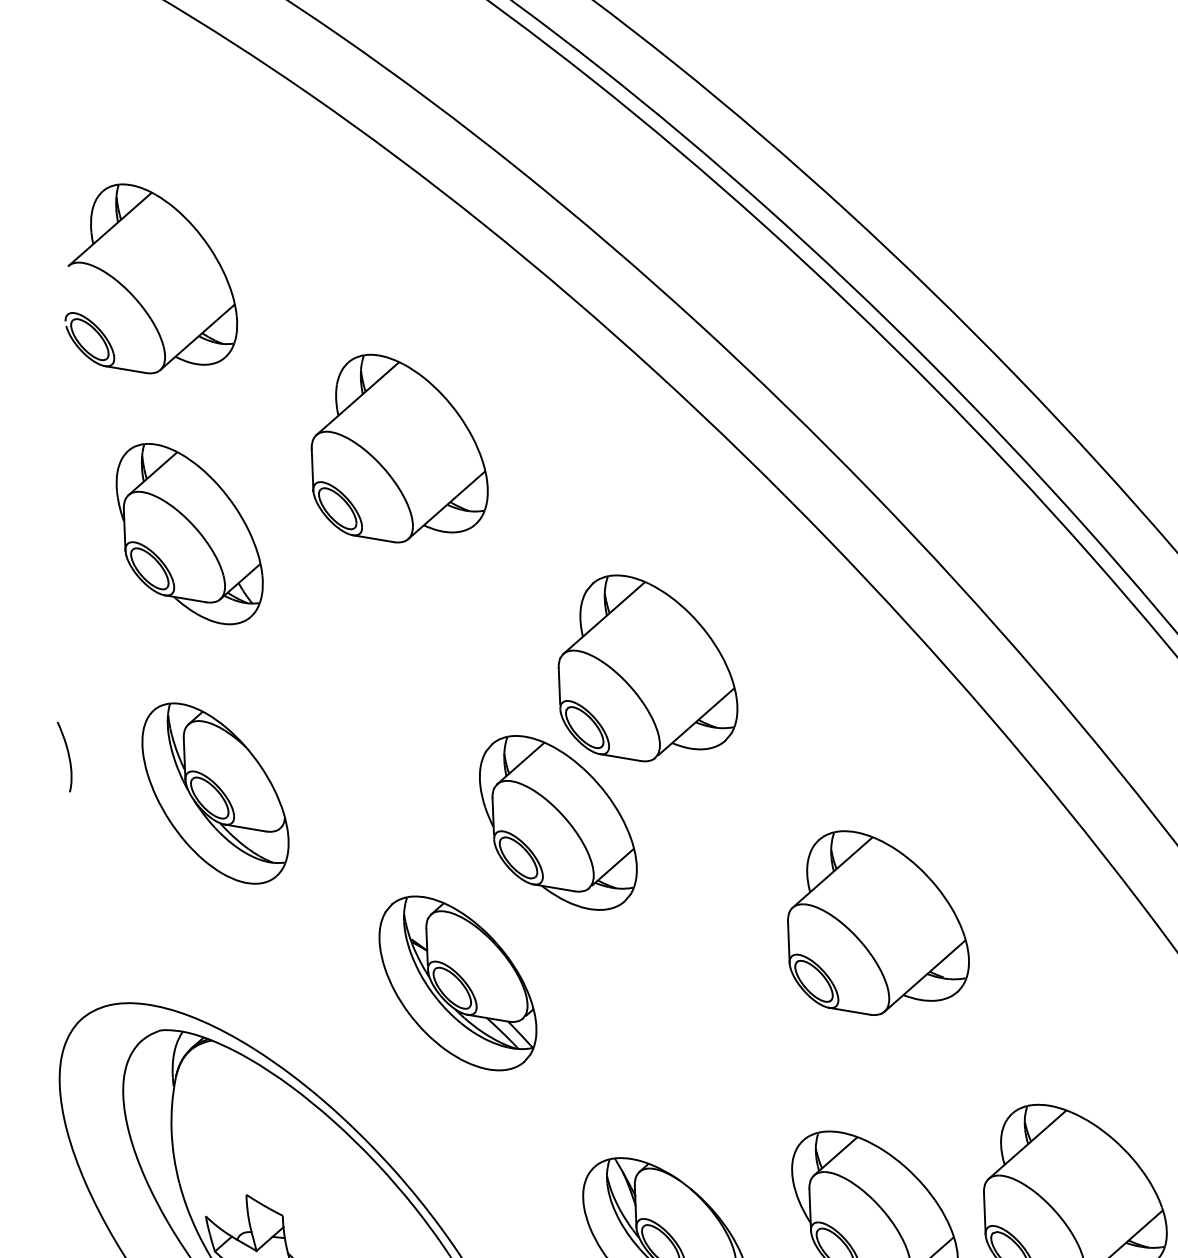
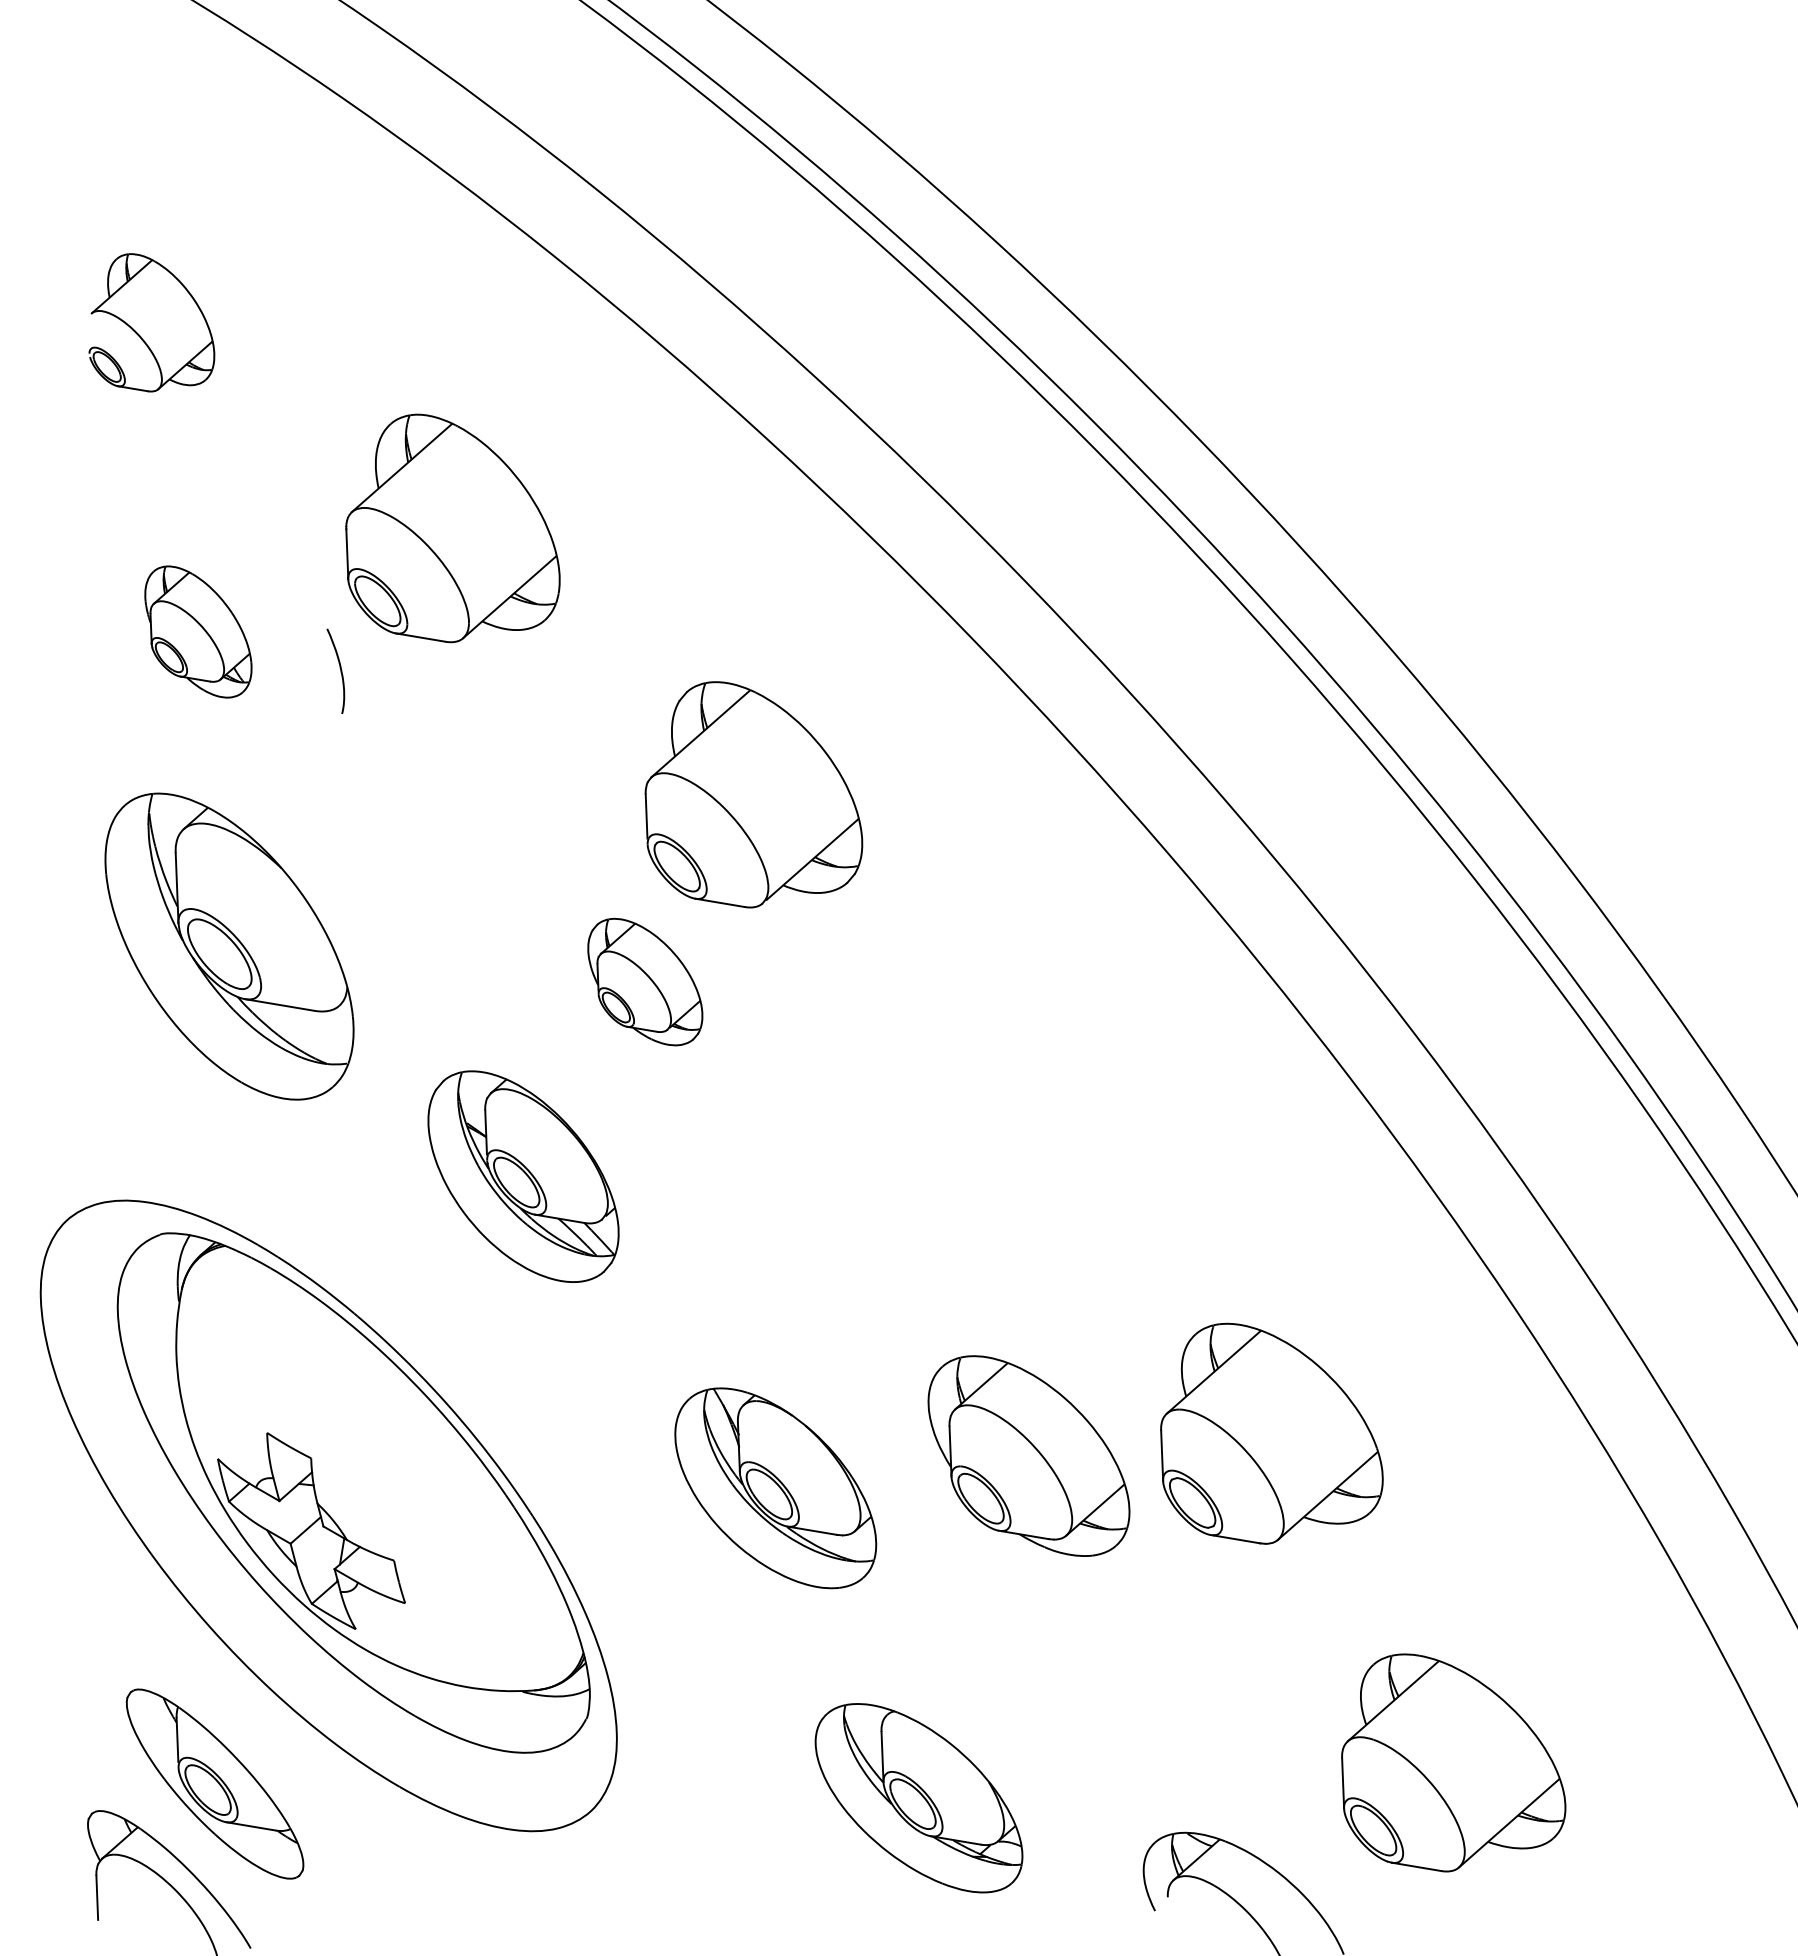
part: (151, 278) -> (151, 322), size x0.6
part: (189, 533) -> (198, 631), size x0.6
curve: (67, 753) -> (339, 667), moved
part: (215, 793) -> (229, 946), size x1.4
part: (558, 822) -> (645, 981), size x0.6
part: (877, 923) -> (1032, 1103), removed

